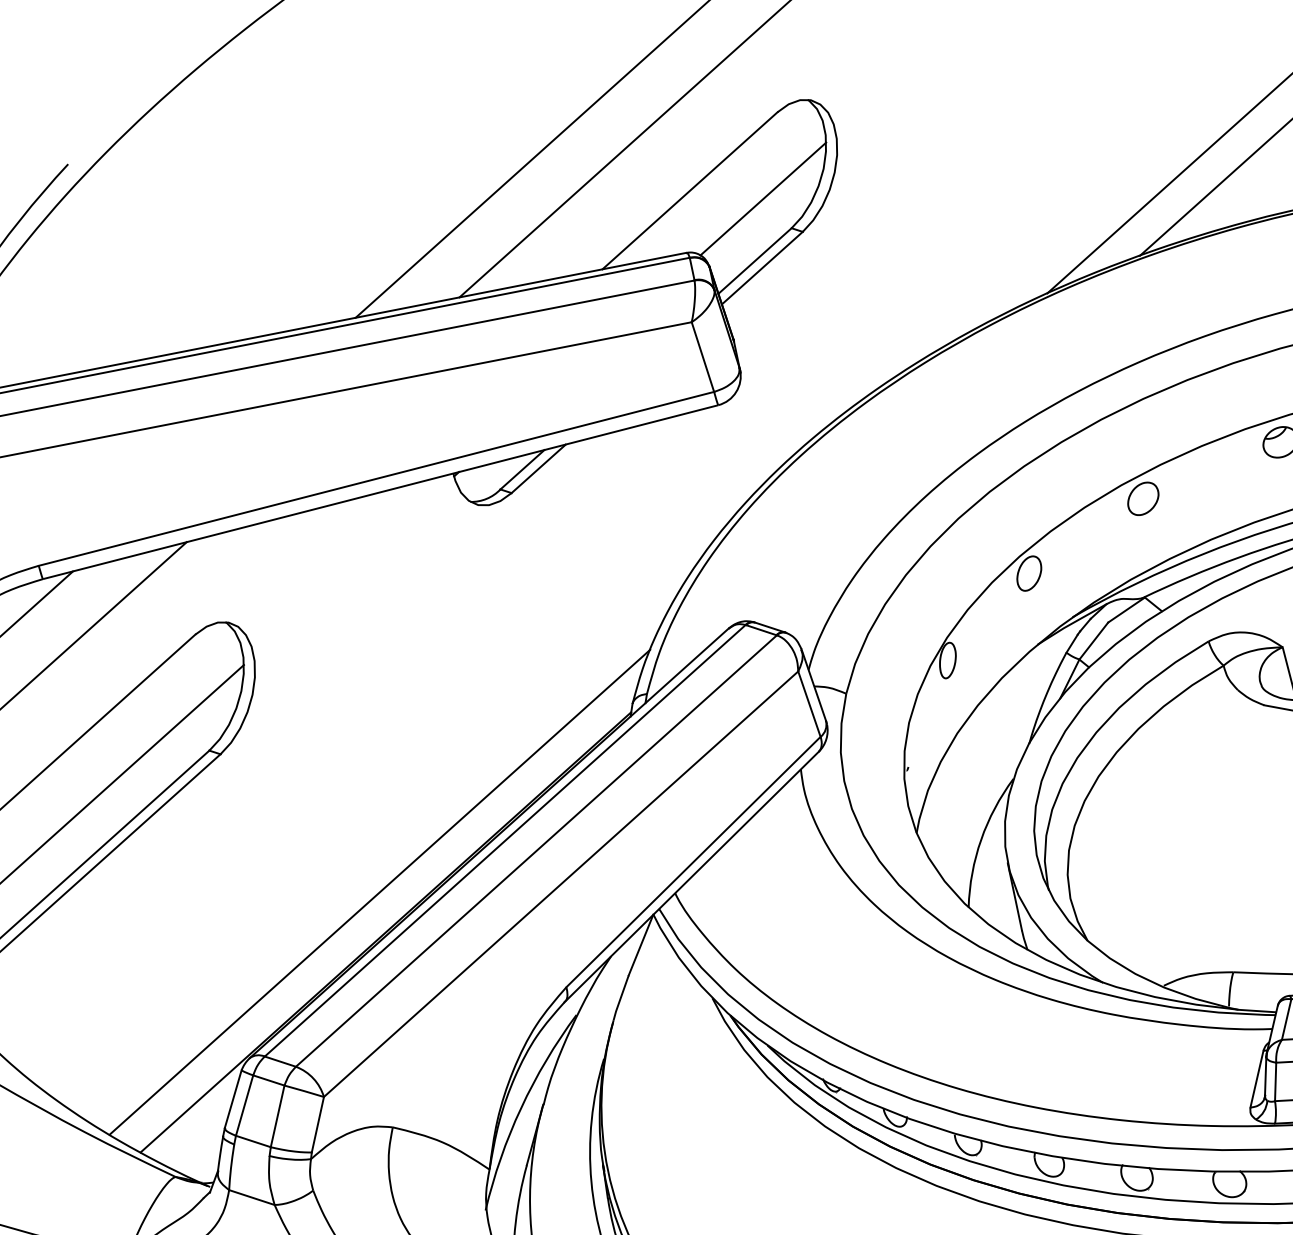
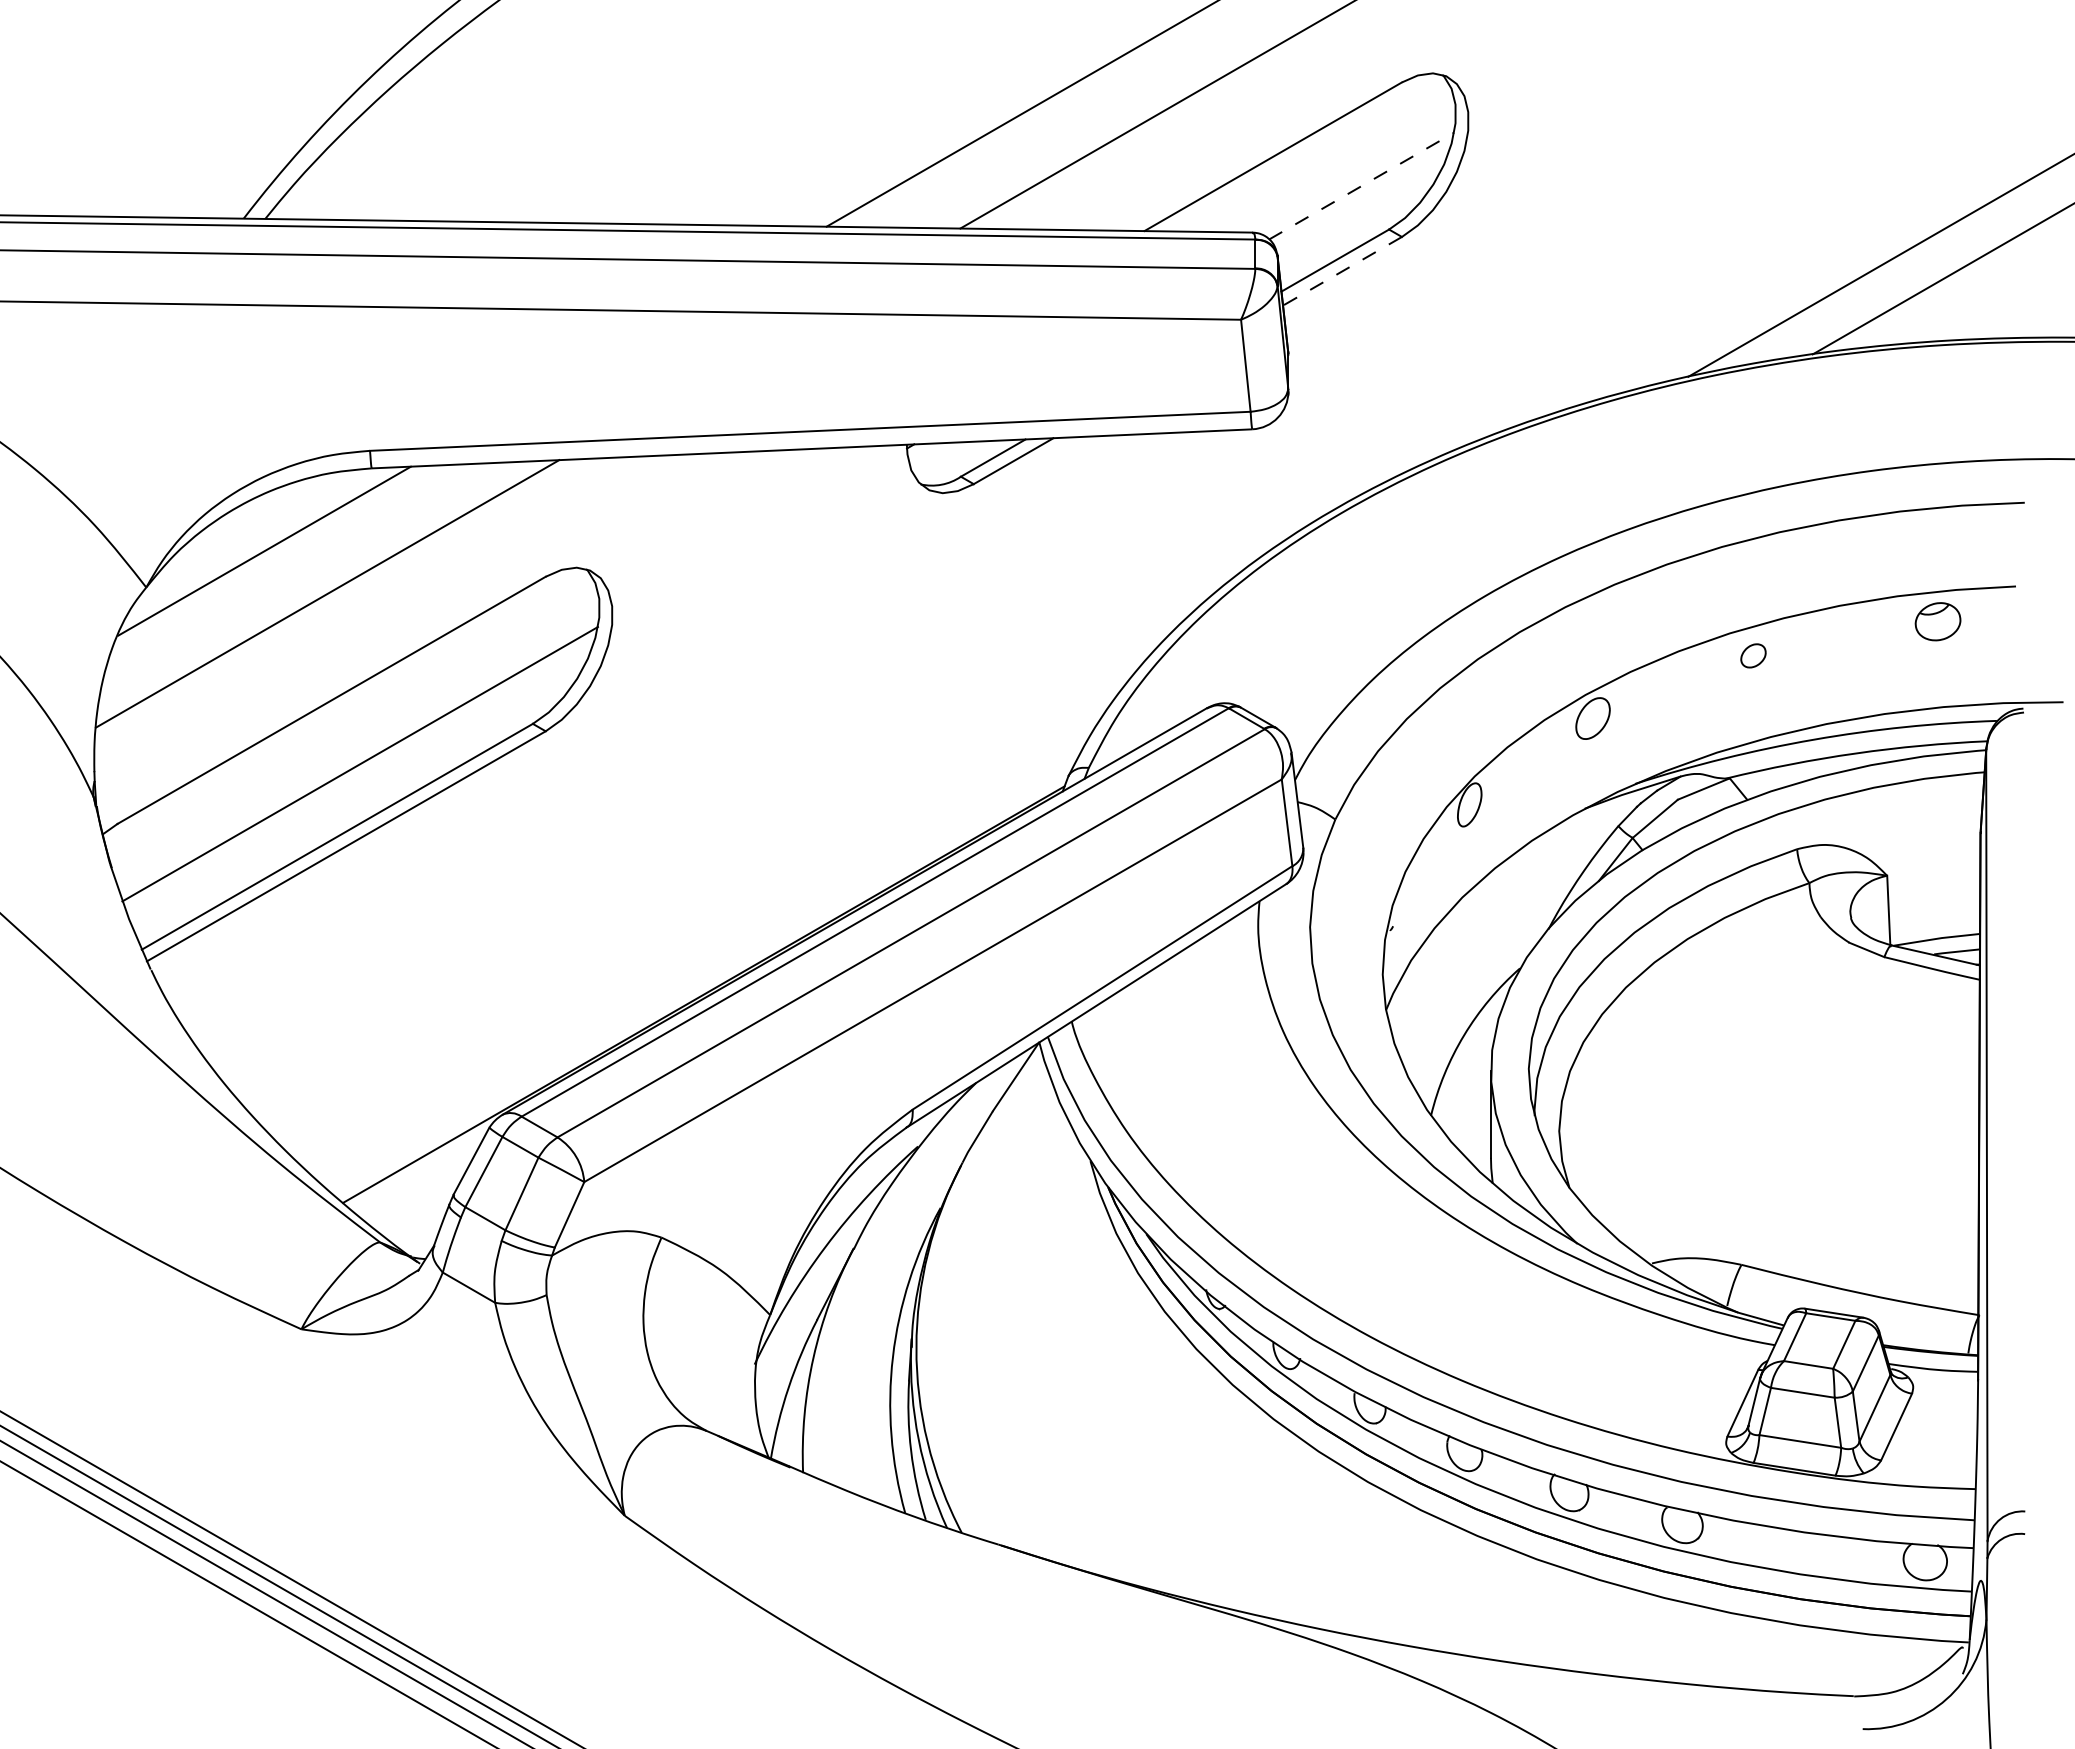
line: (763, 199) -> (1361, 186), solid -> dashed
line: (762, 268) -> (1342, 271), solid -> dashed
part: (1143, 498) -> (1753, 655), size x0.6
line: (379, 892) -> (706, 943), removed

